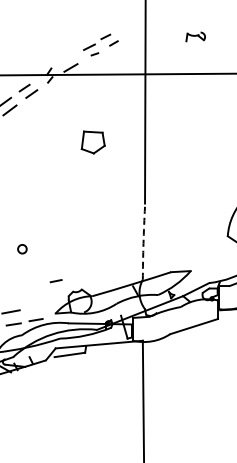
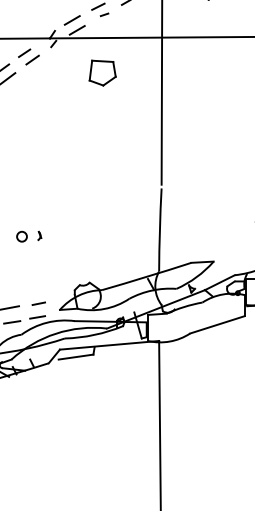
line: (66, 59) -> (72, 20), added
part: (92, 142) -> (101, 73), moved
arc: (143, 243) -> (159, 230), dashed -> solid
part: (38, 248) -> (40, 235), added
line: (55, 281) -> (38, 304), moved

